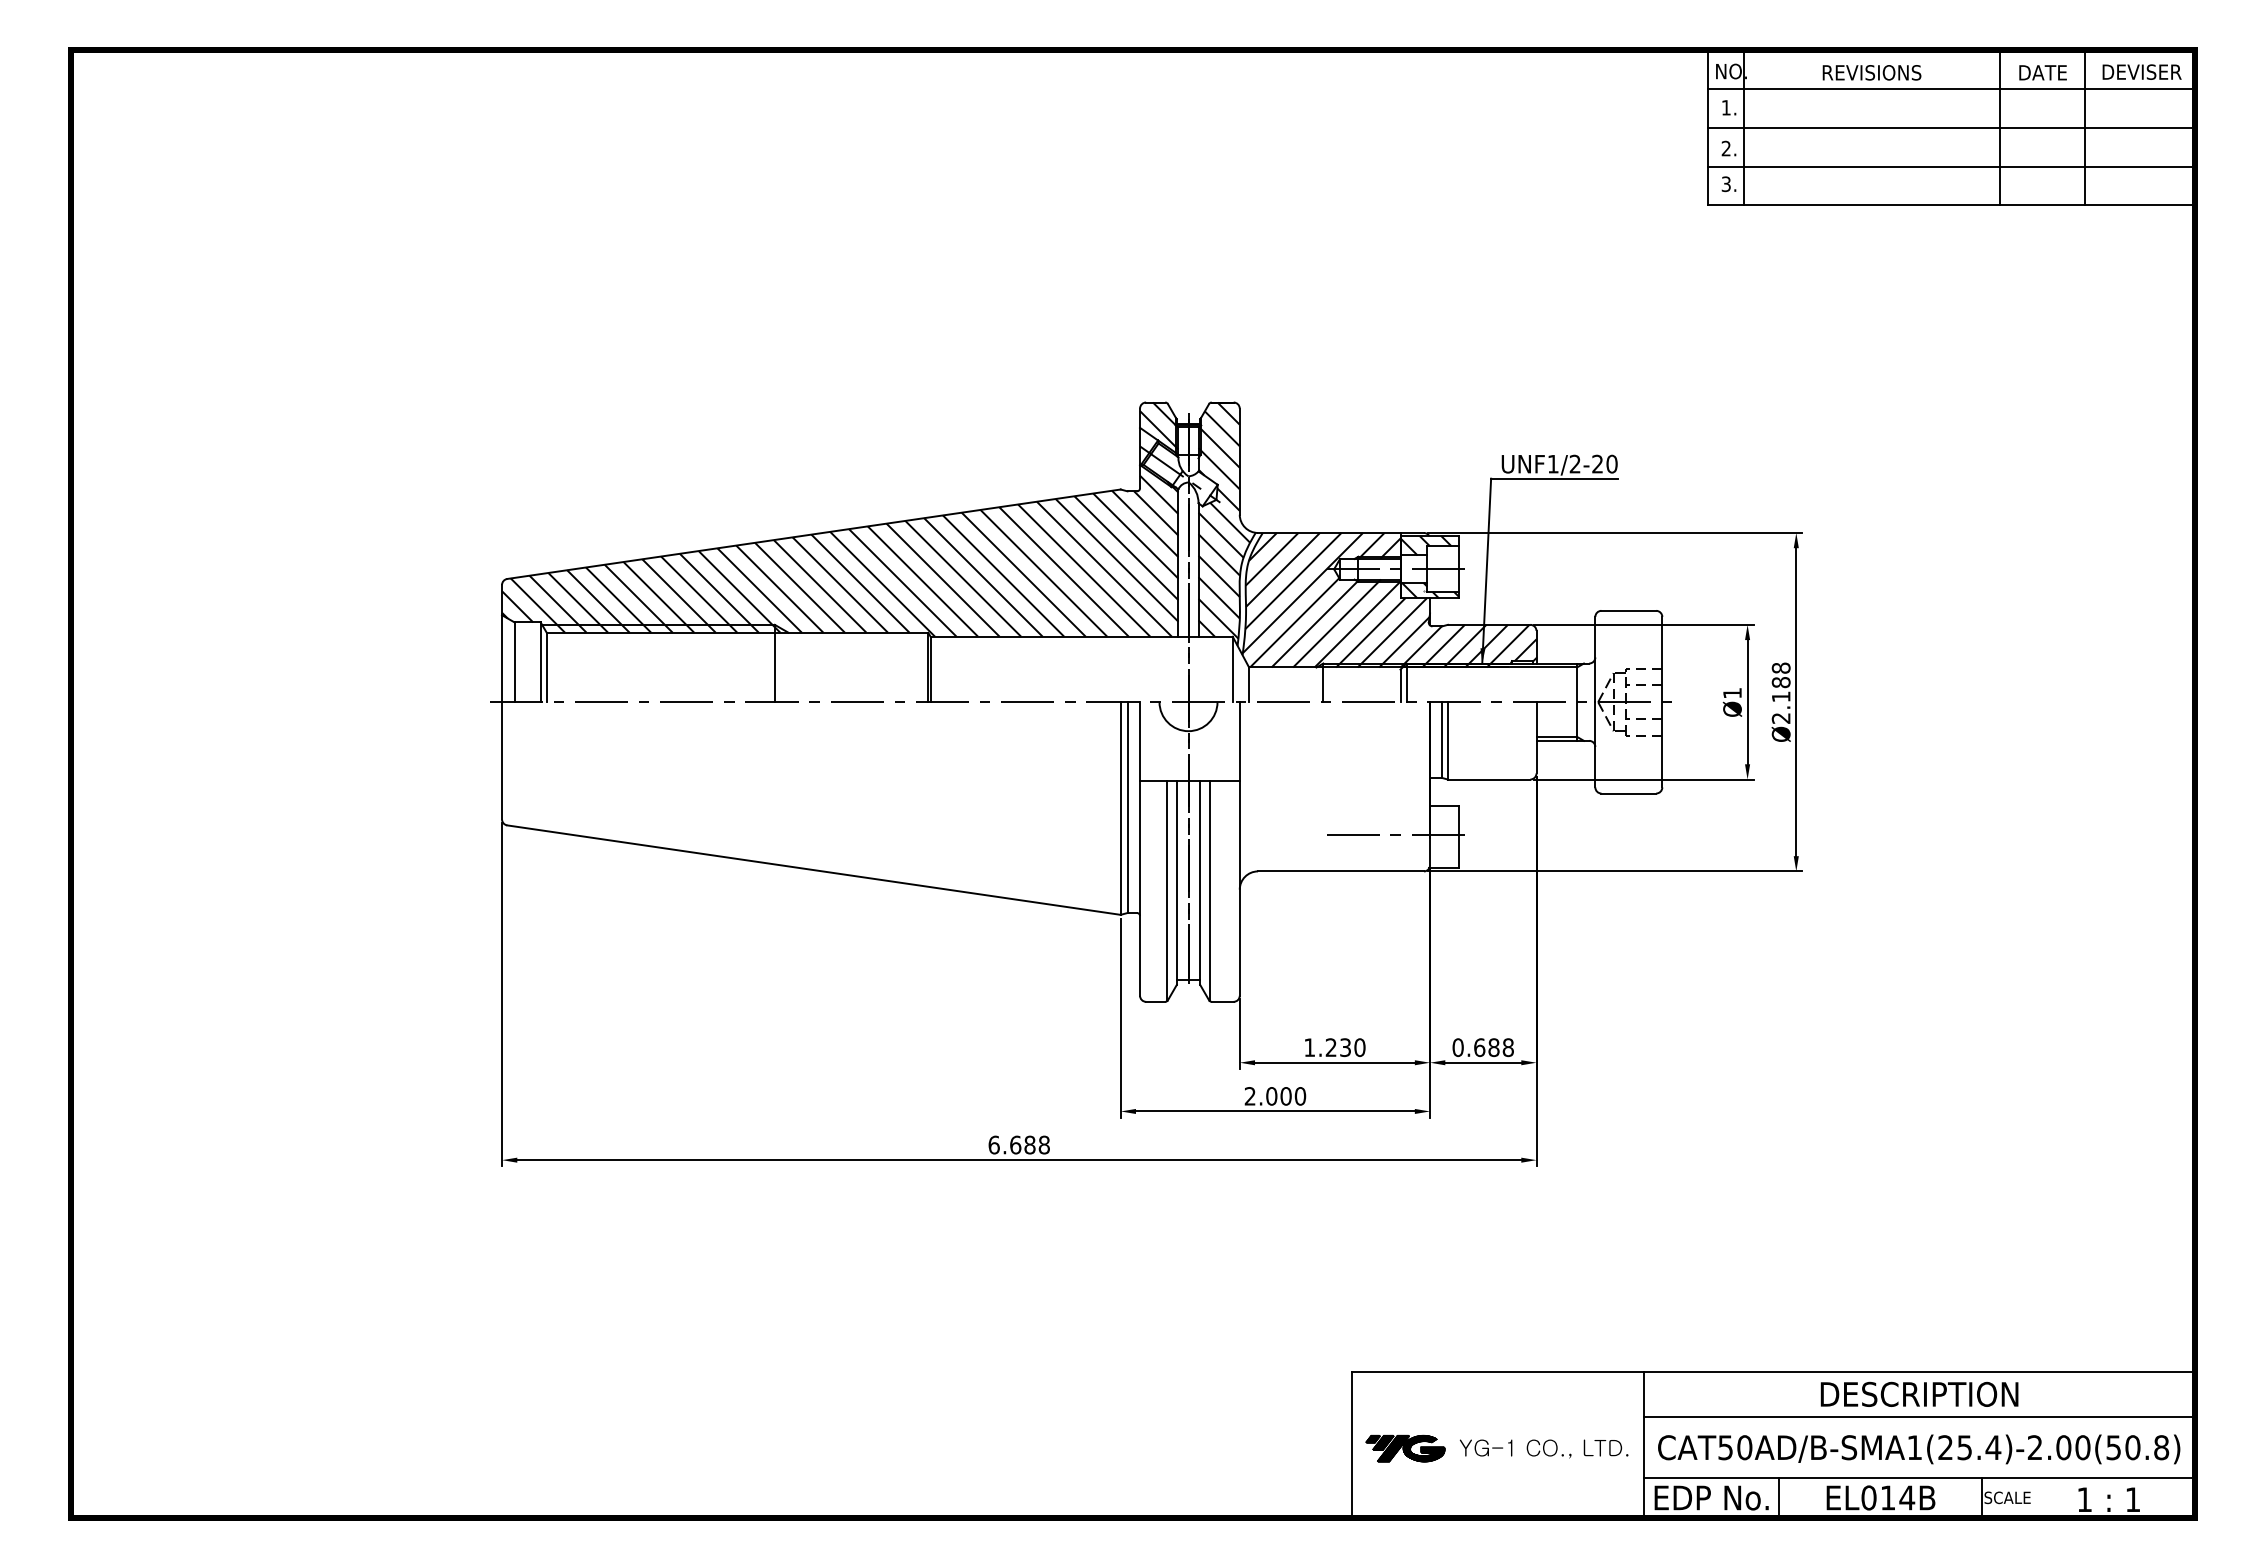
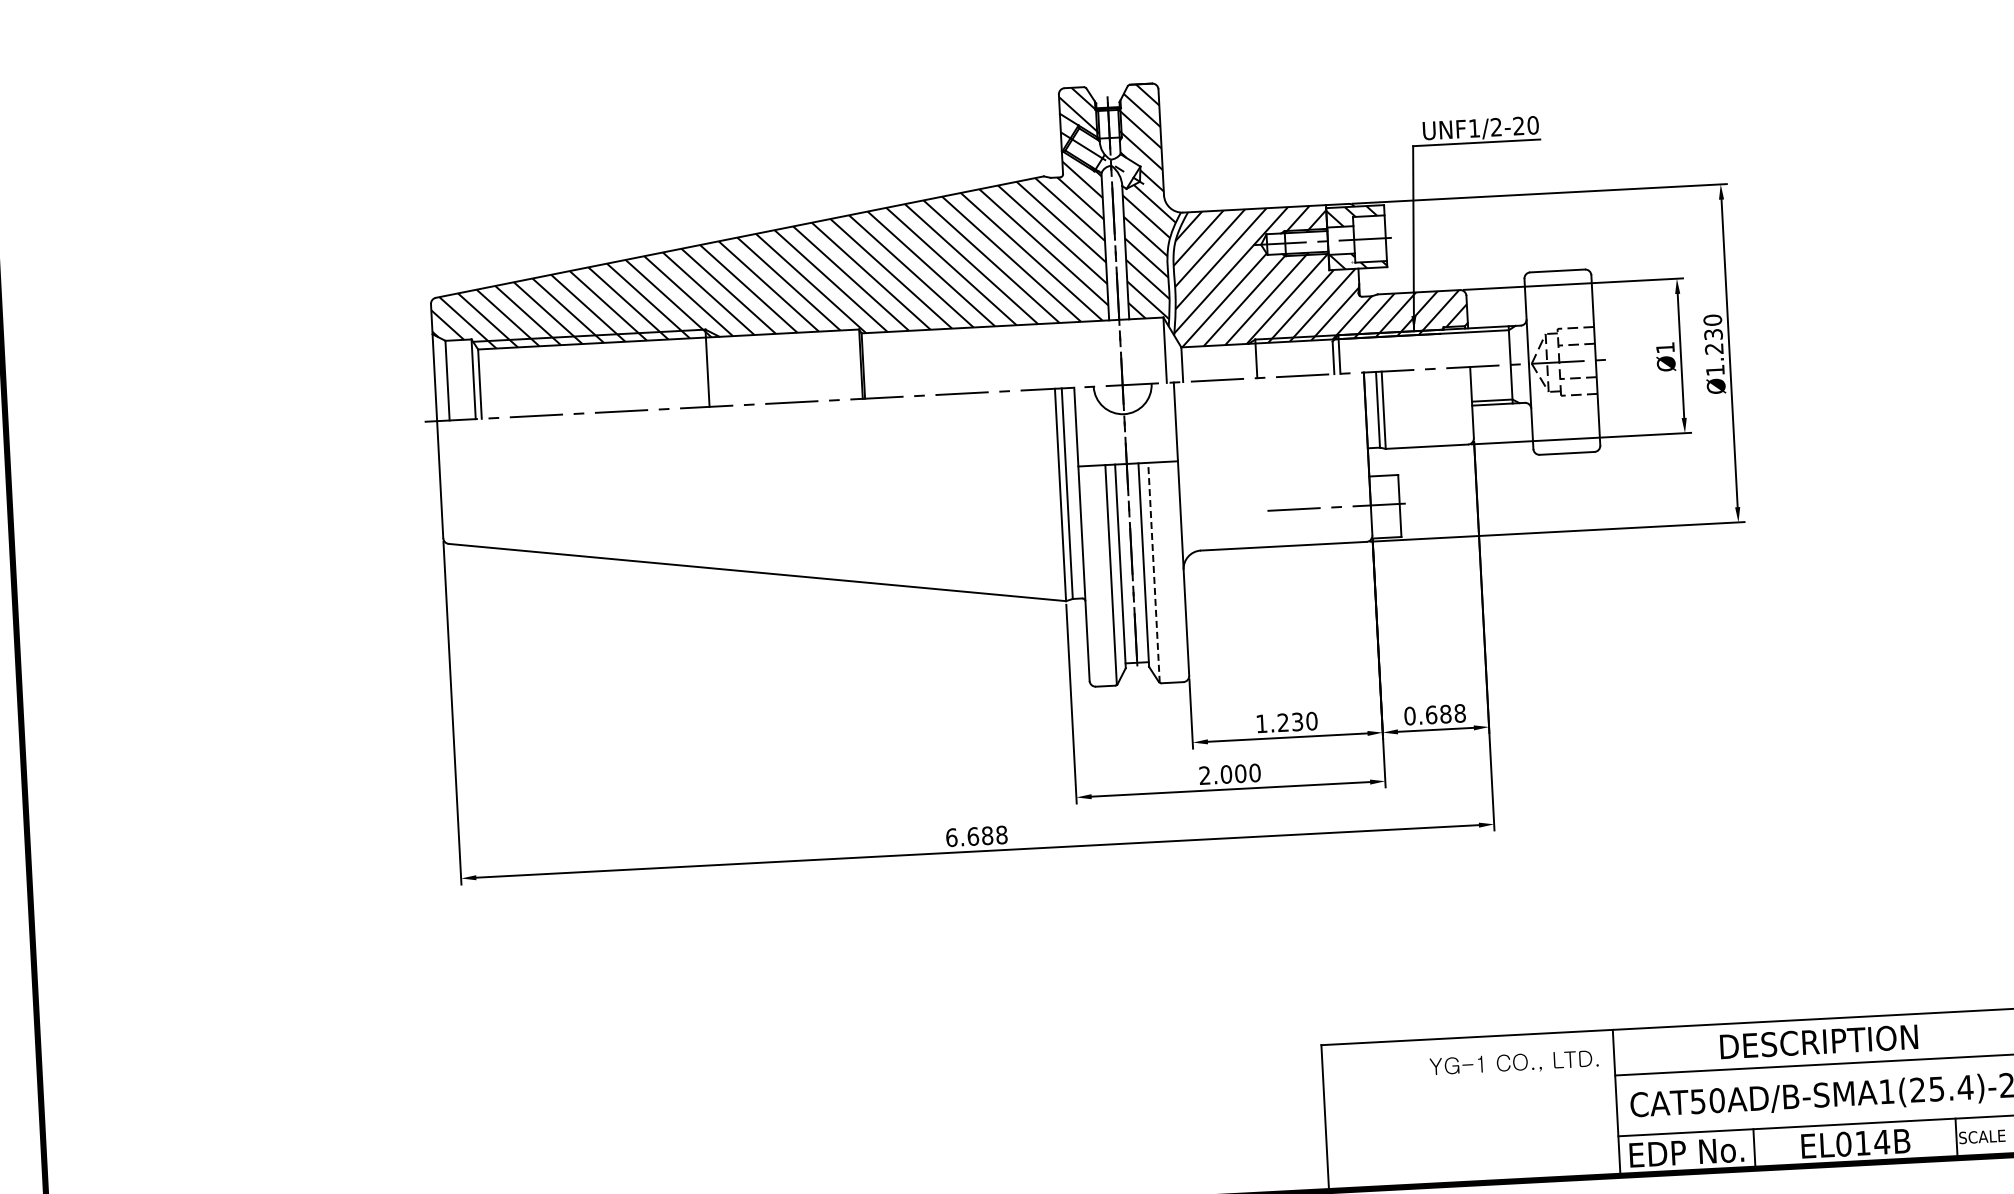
text: (1780, 692) -> (1713, 344), Ø2.188 -> Ø1.230
line: (1209, 890) -> (1153, 572), solid -> dashed
text: (1919, 1393) -> (1818, 1040), moved
part: (1405, 1448) -> (1378, 1119), removed
text: (1543, 1448) -> (1513, 1063), moved

